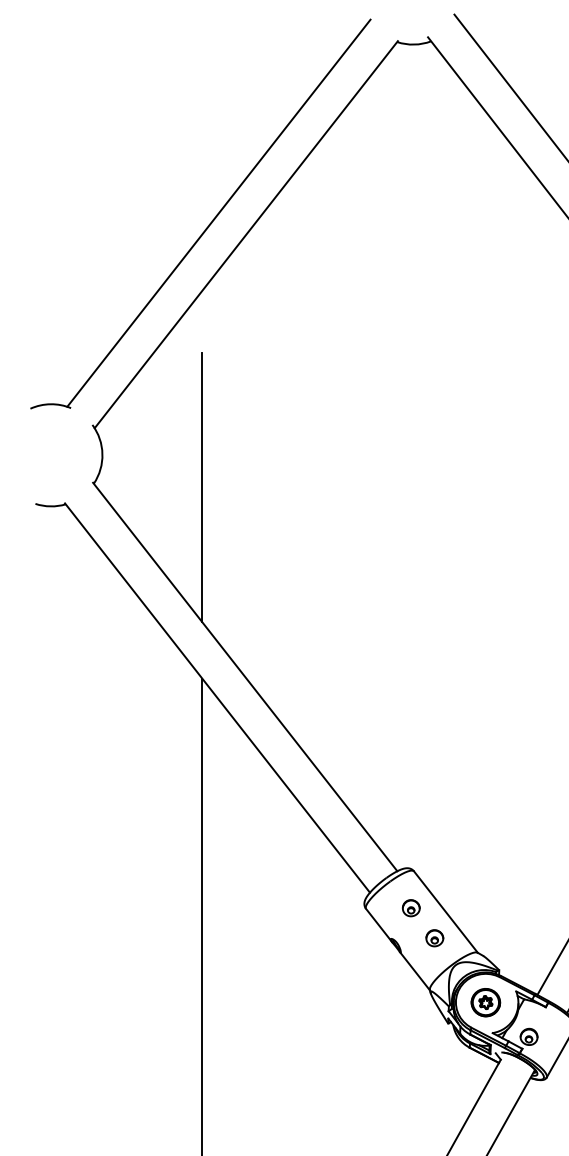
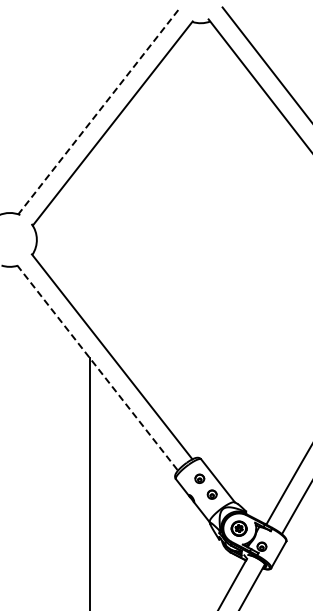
line: (219, 213) -> (98, 112), solid -> dashed
line: (202, 486) -> (89, 256), removed
line: (217, 699) -> (97, 368), solid -> dashed

